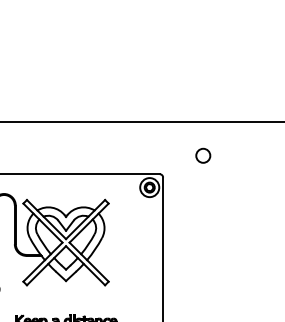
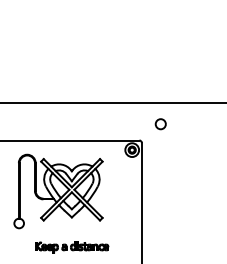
circle: (202, 156) -> (160, 124), moved

